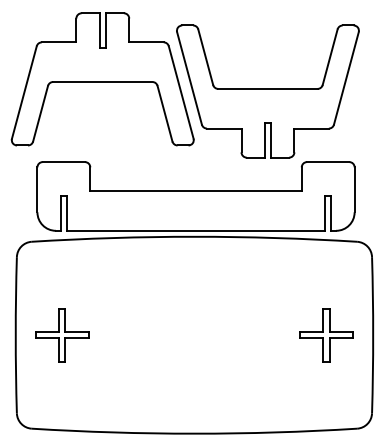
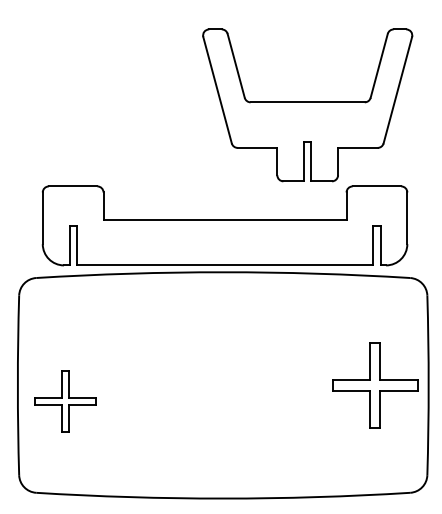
part: (102, 79) -> (117, 91), removed
part: (62, 335) -> (65, 401), moved
part: (326, 335) -> (375, 385), size x1.4

